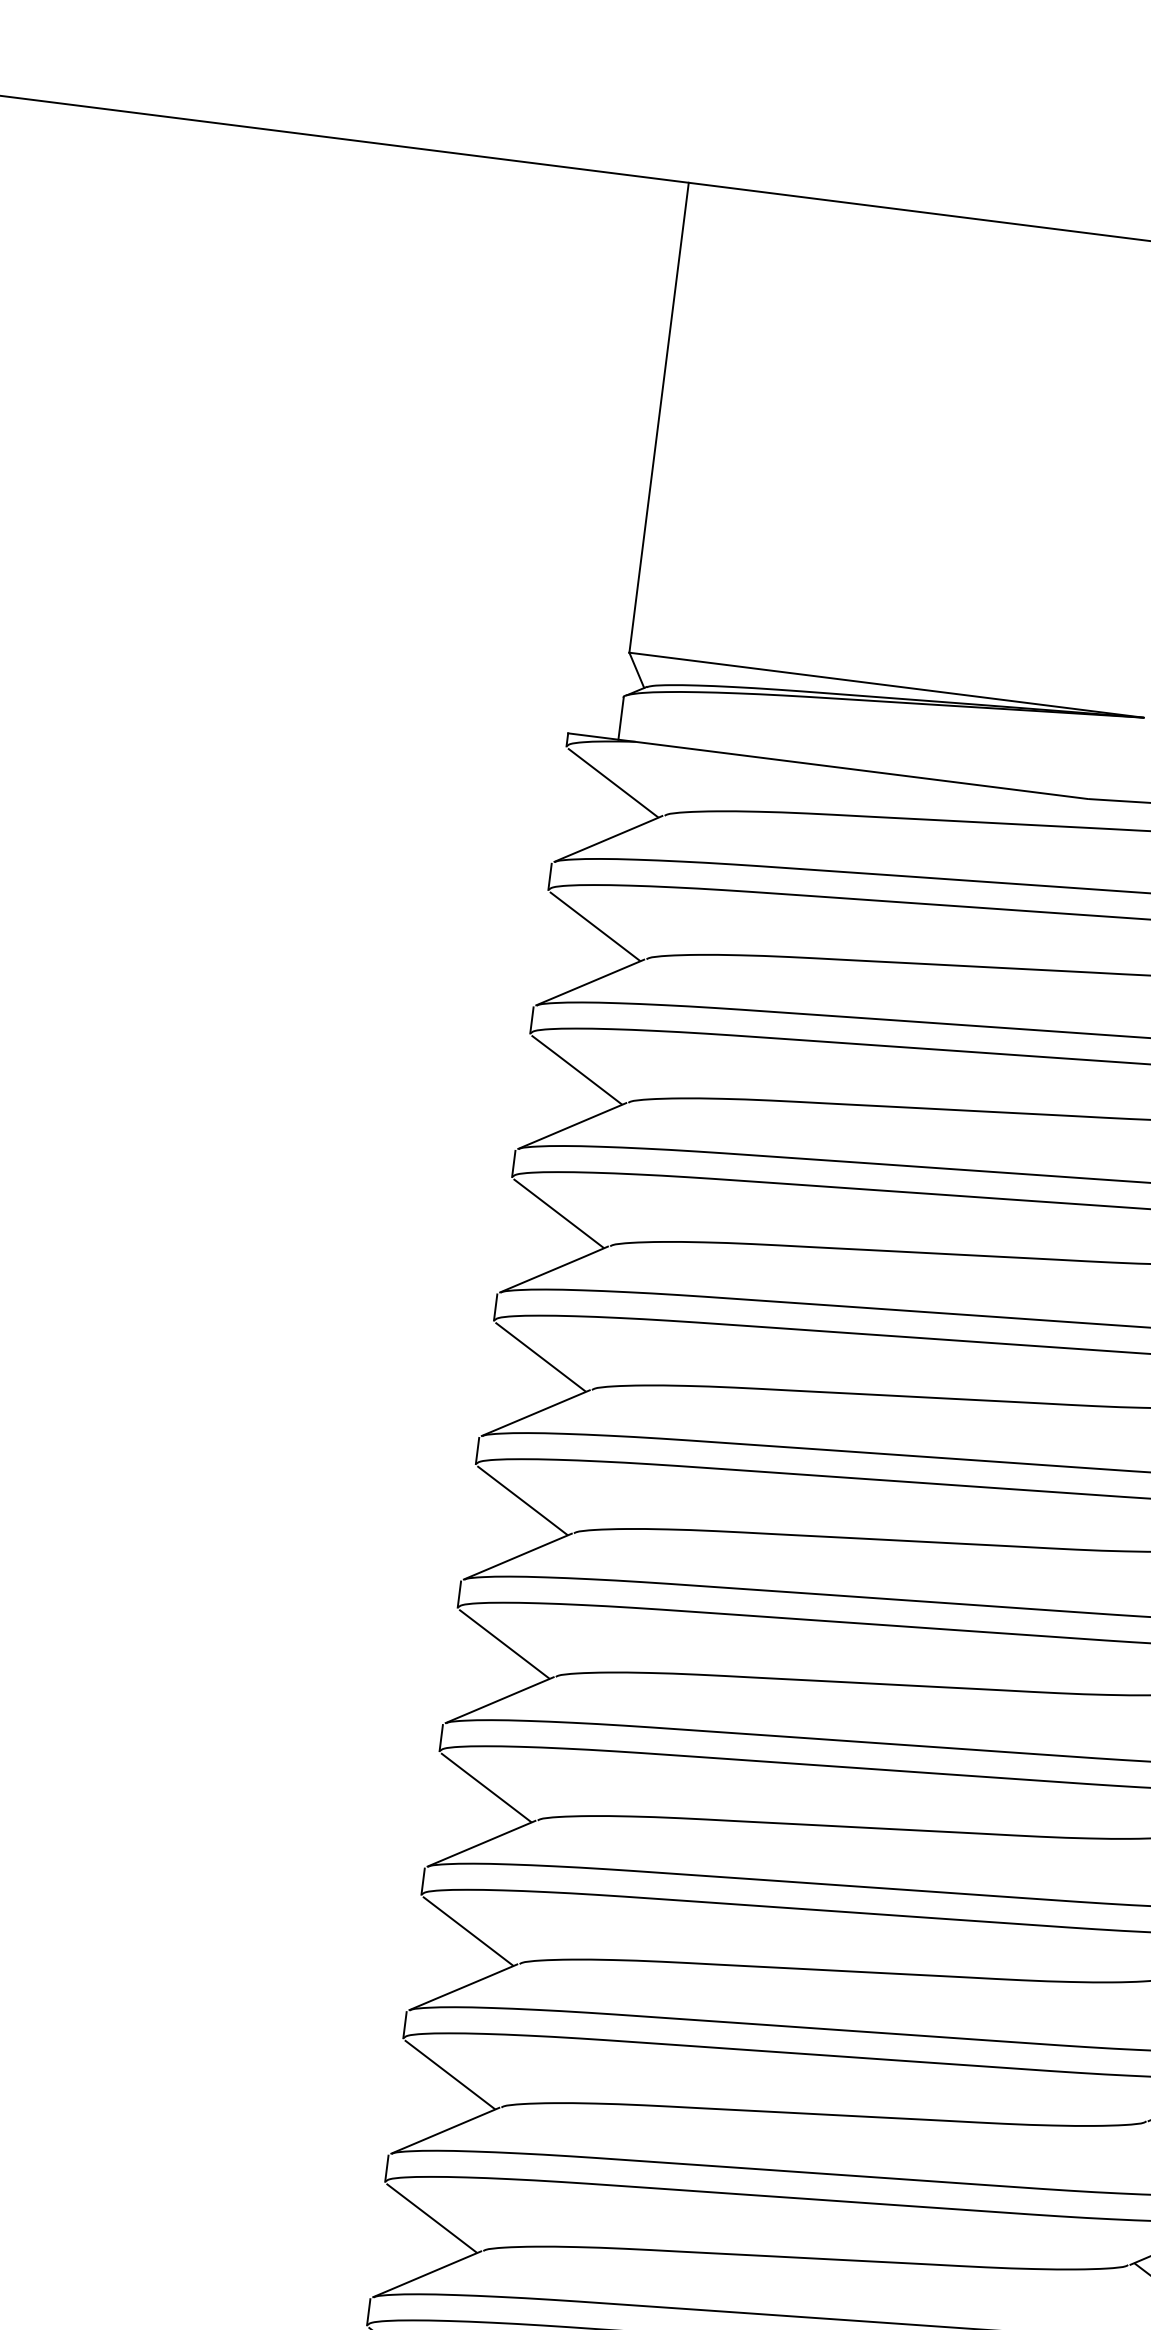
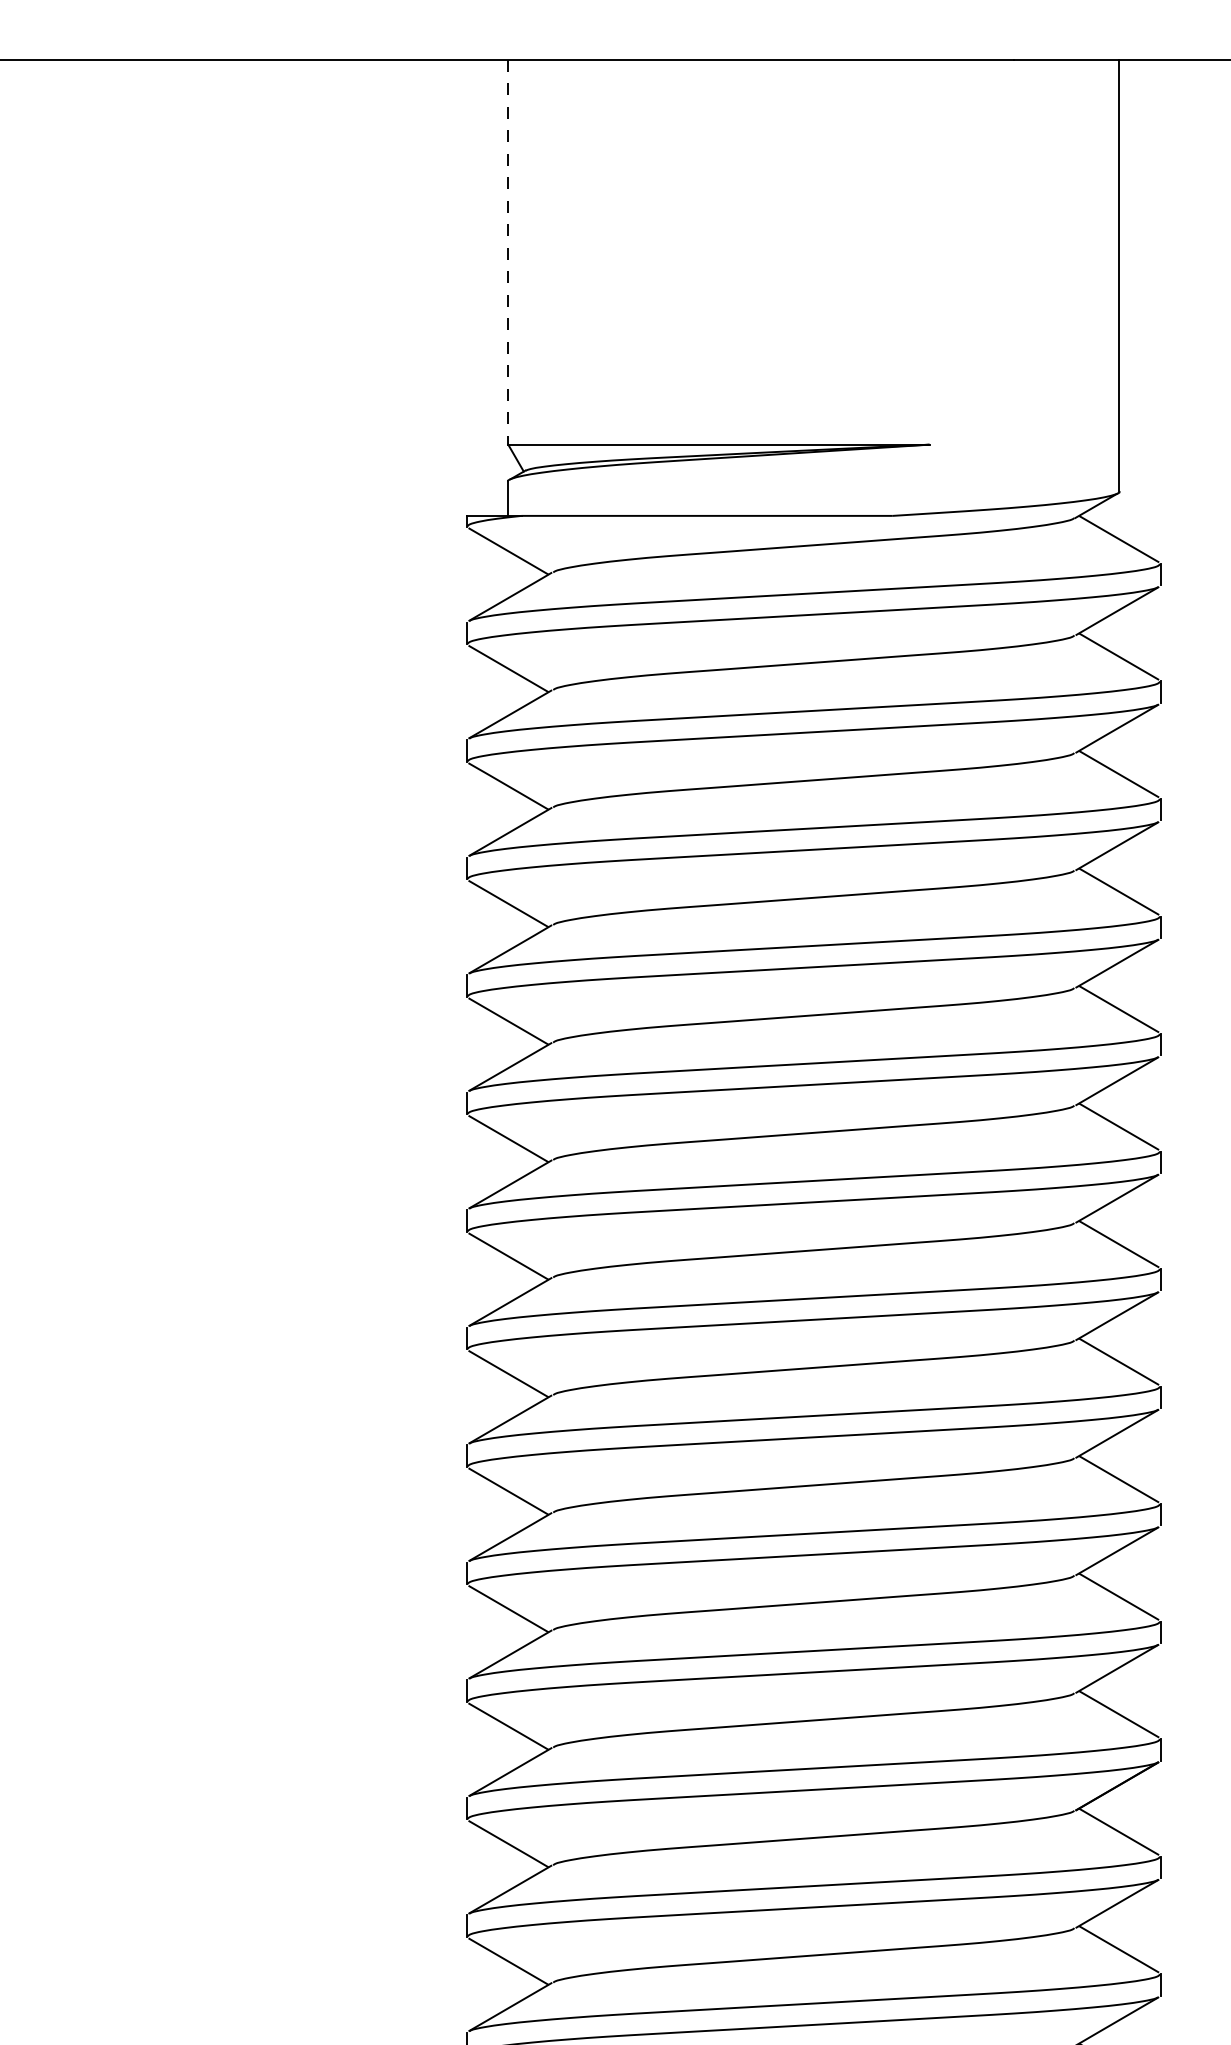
line: (659, 418) -> (508, 252), solid -> dashed

